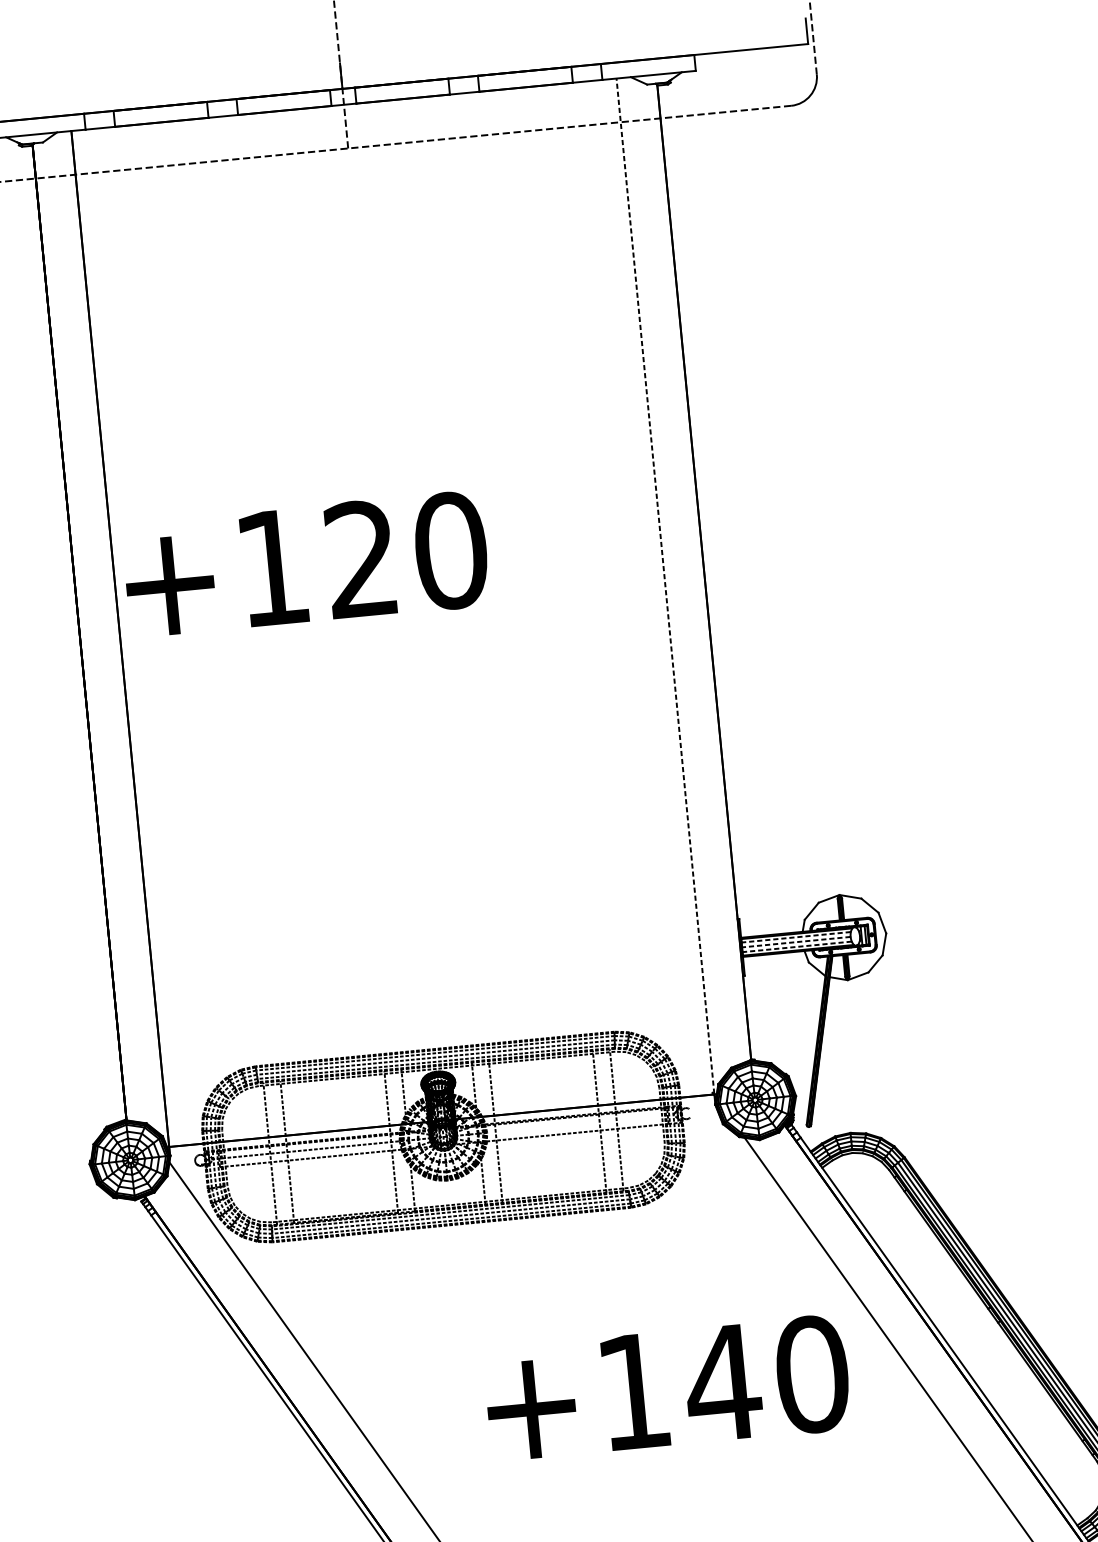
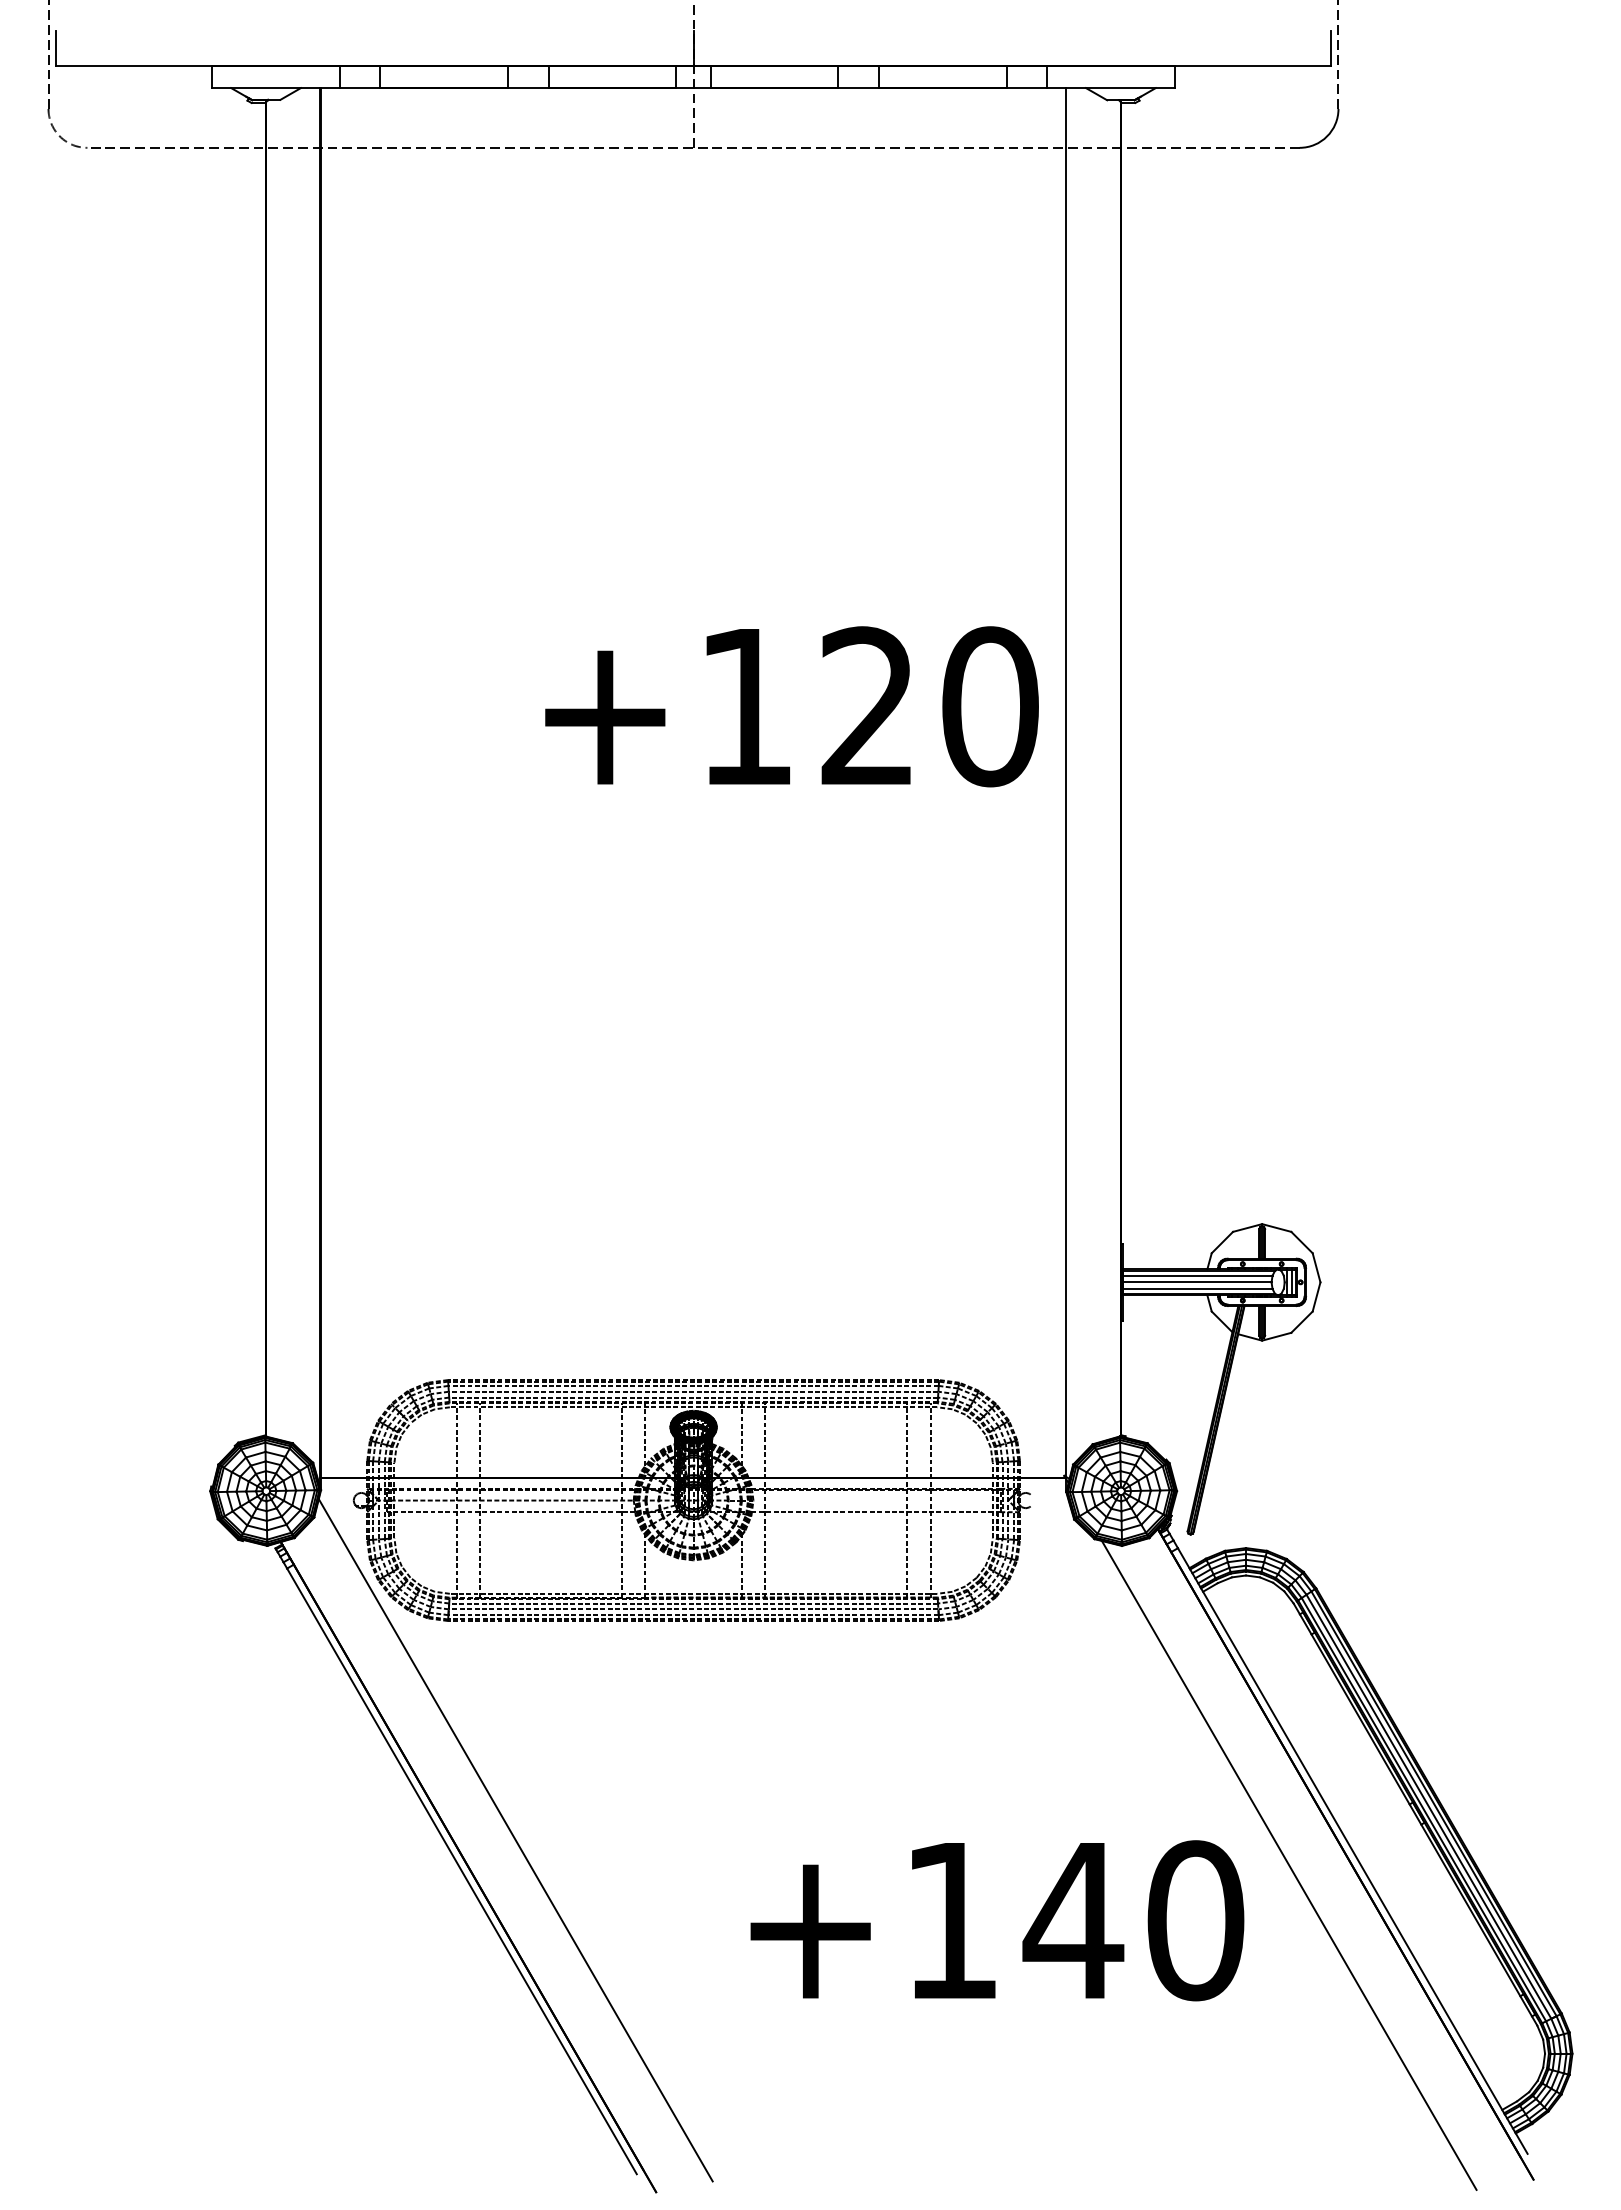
text: (305, 564) -> (791, 706), moved
line: (665, 586) -> (1066, 782), dashed -> solid
line: (795, 937) -> (1197, 1275), dashed -> solid
line: (795, 942) -> (1196, 1282), dashed -> solid
line: (796, 946) -> (1197, 1288), dashed -> solid
text: (667, 1388) -> (997, 1920), moved

